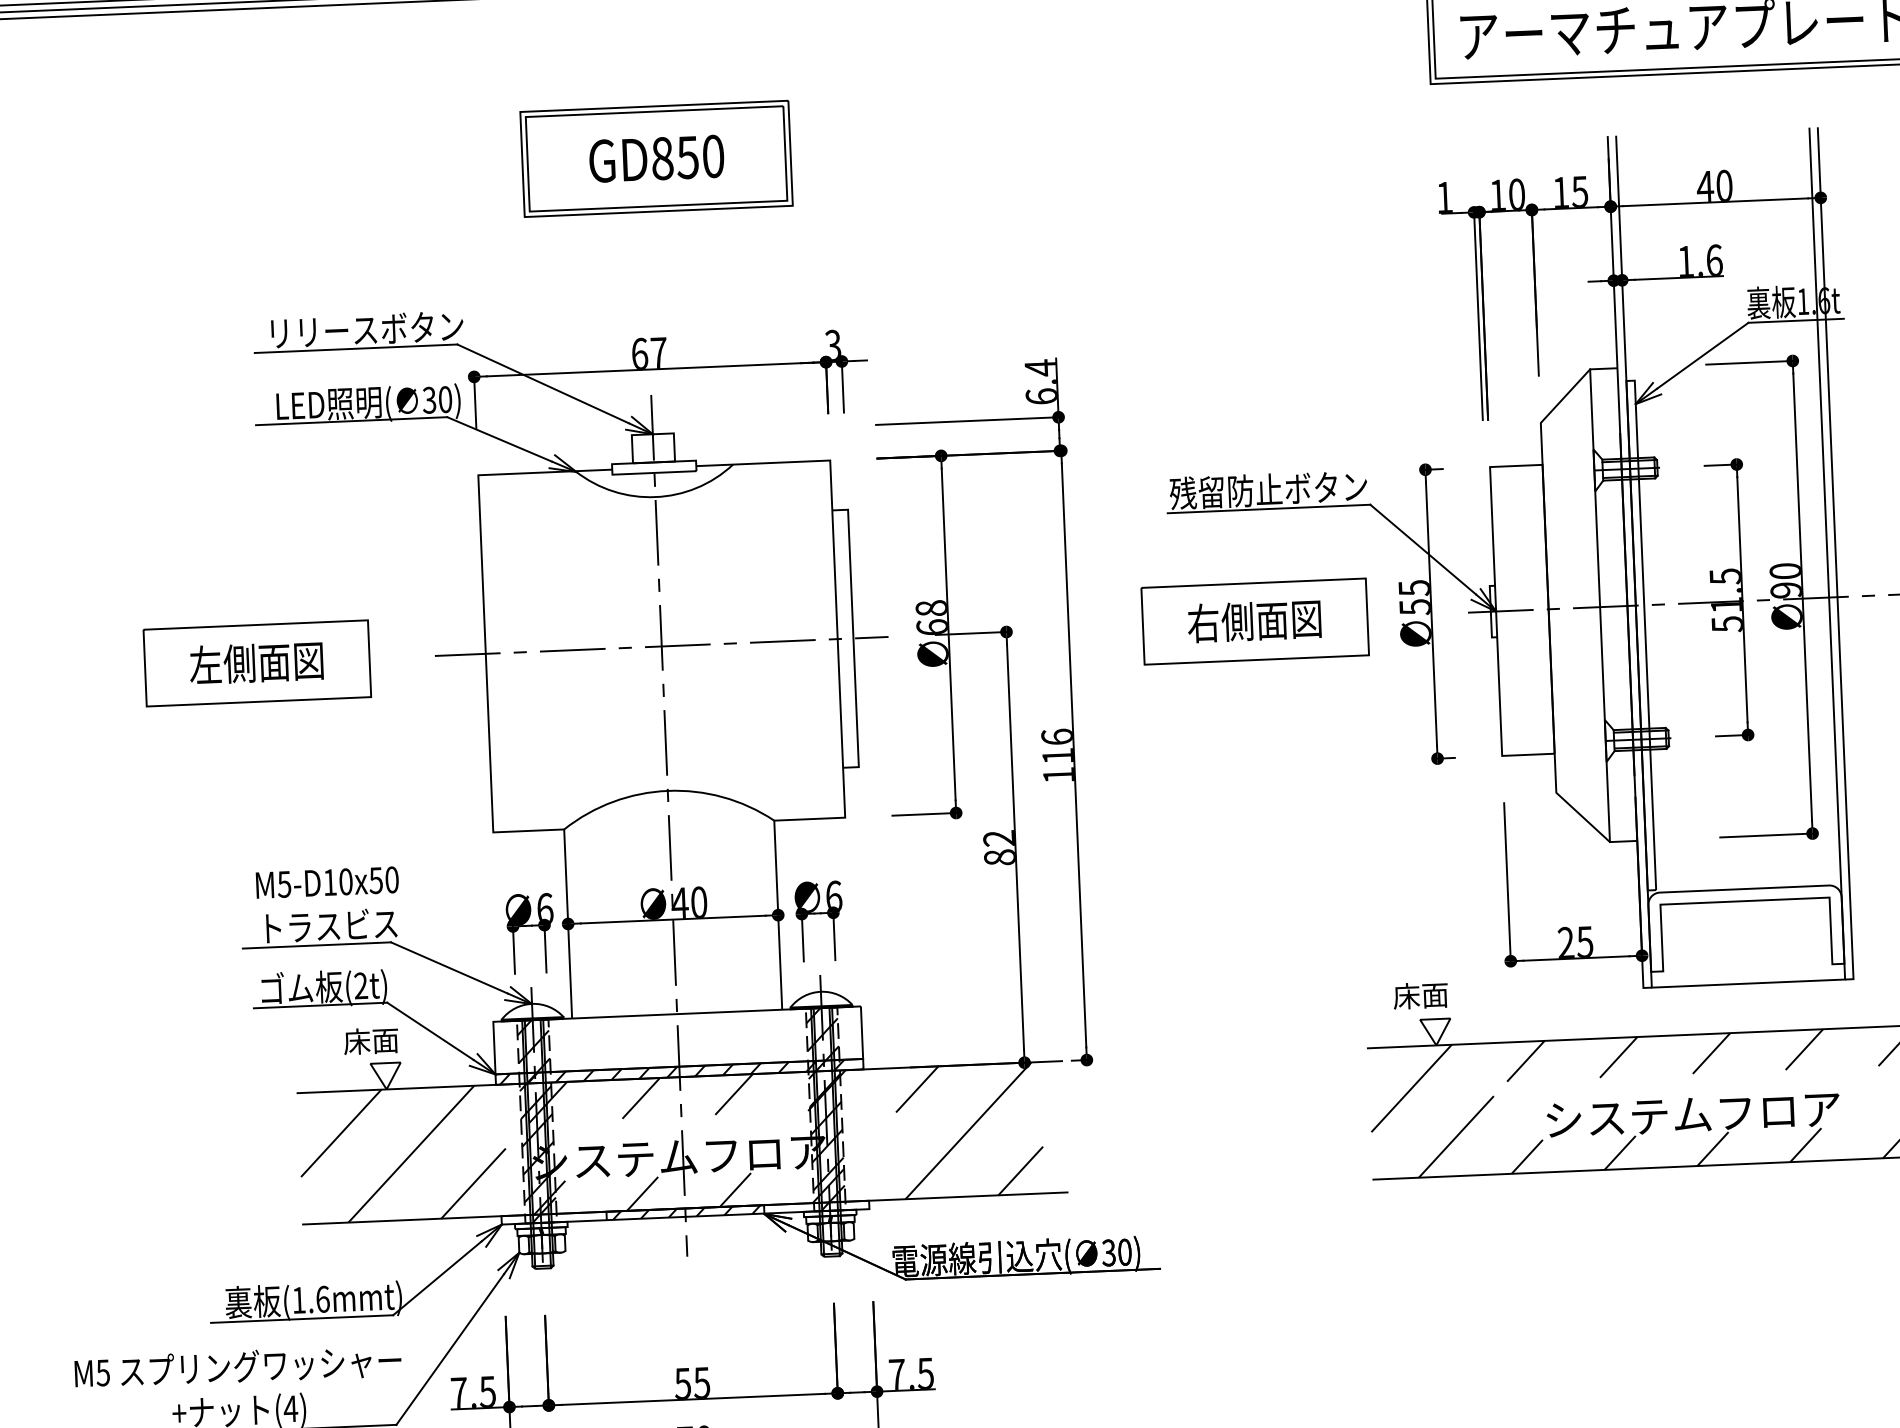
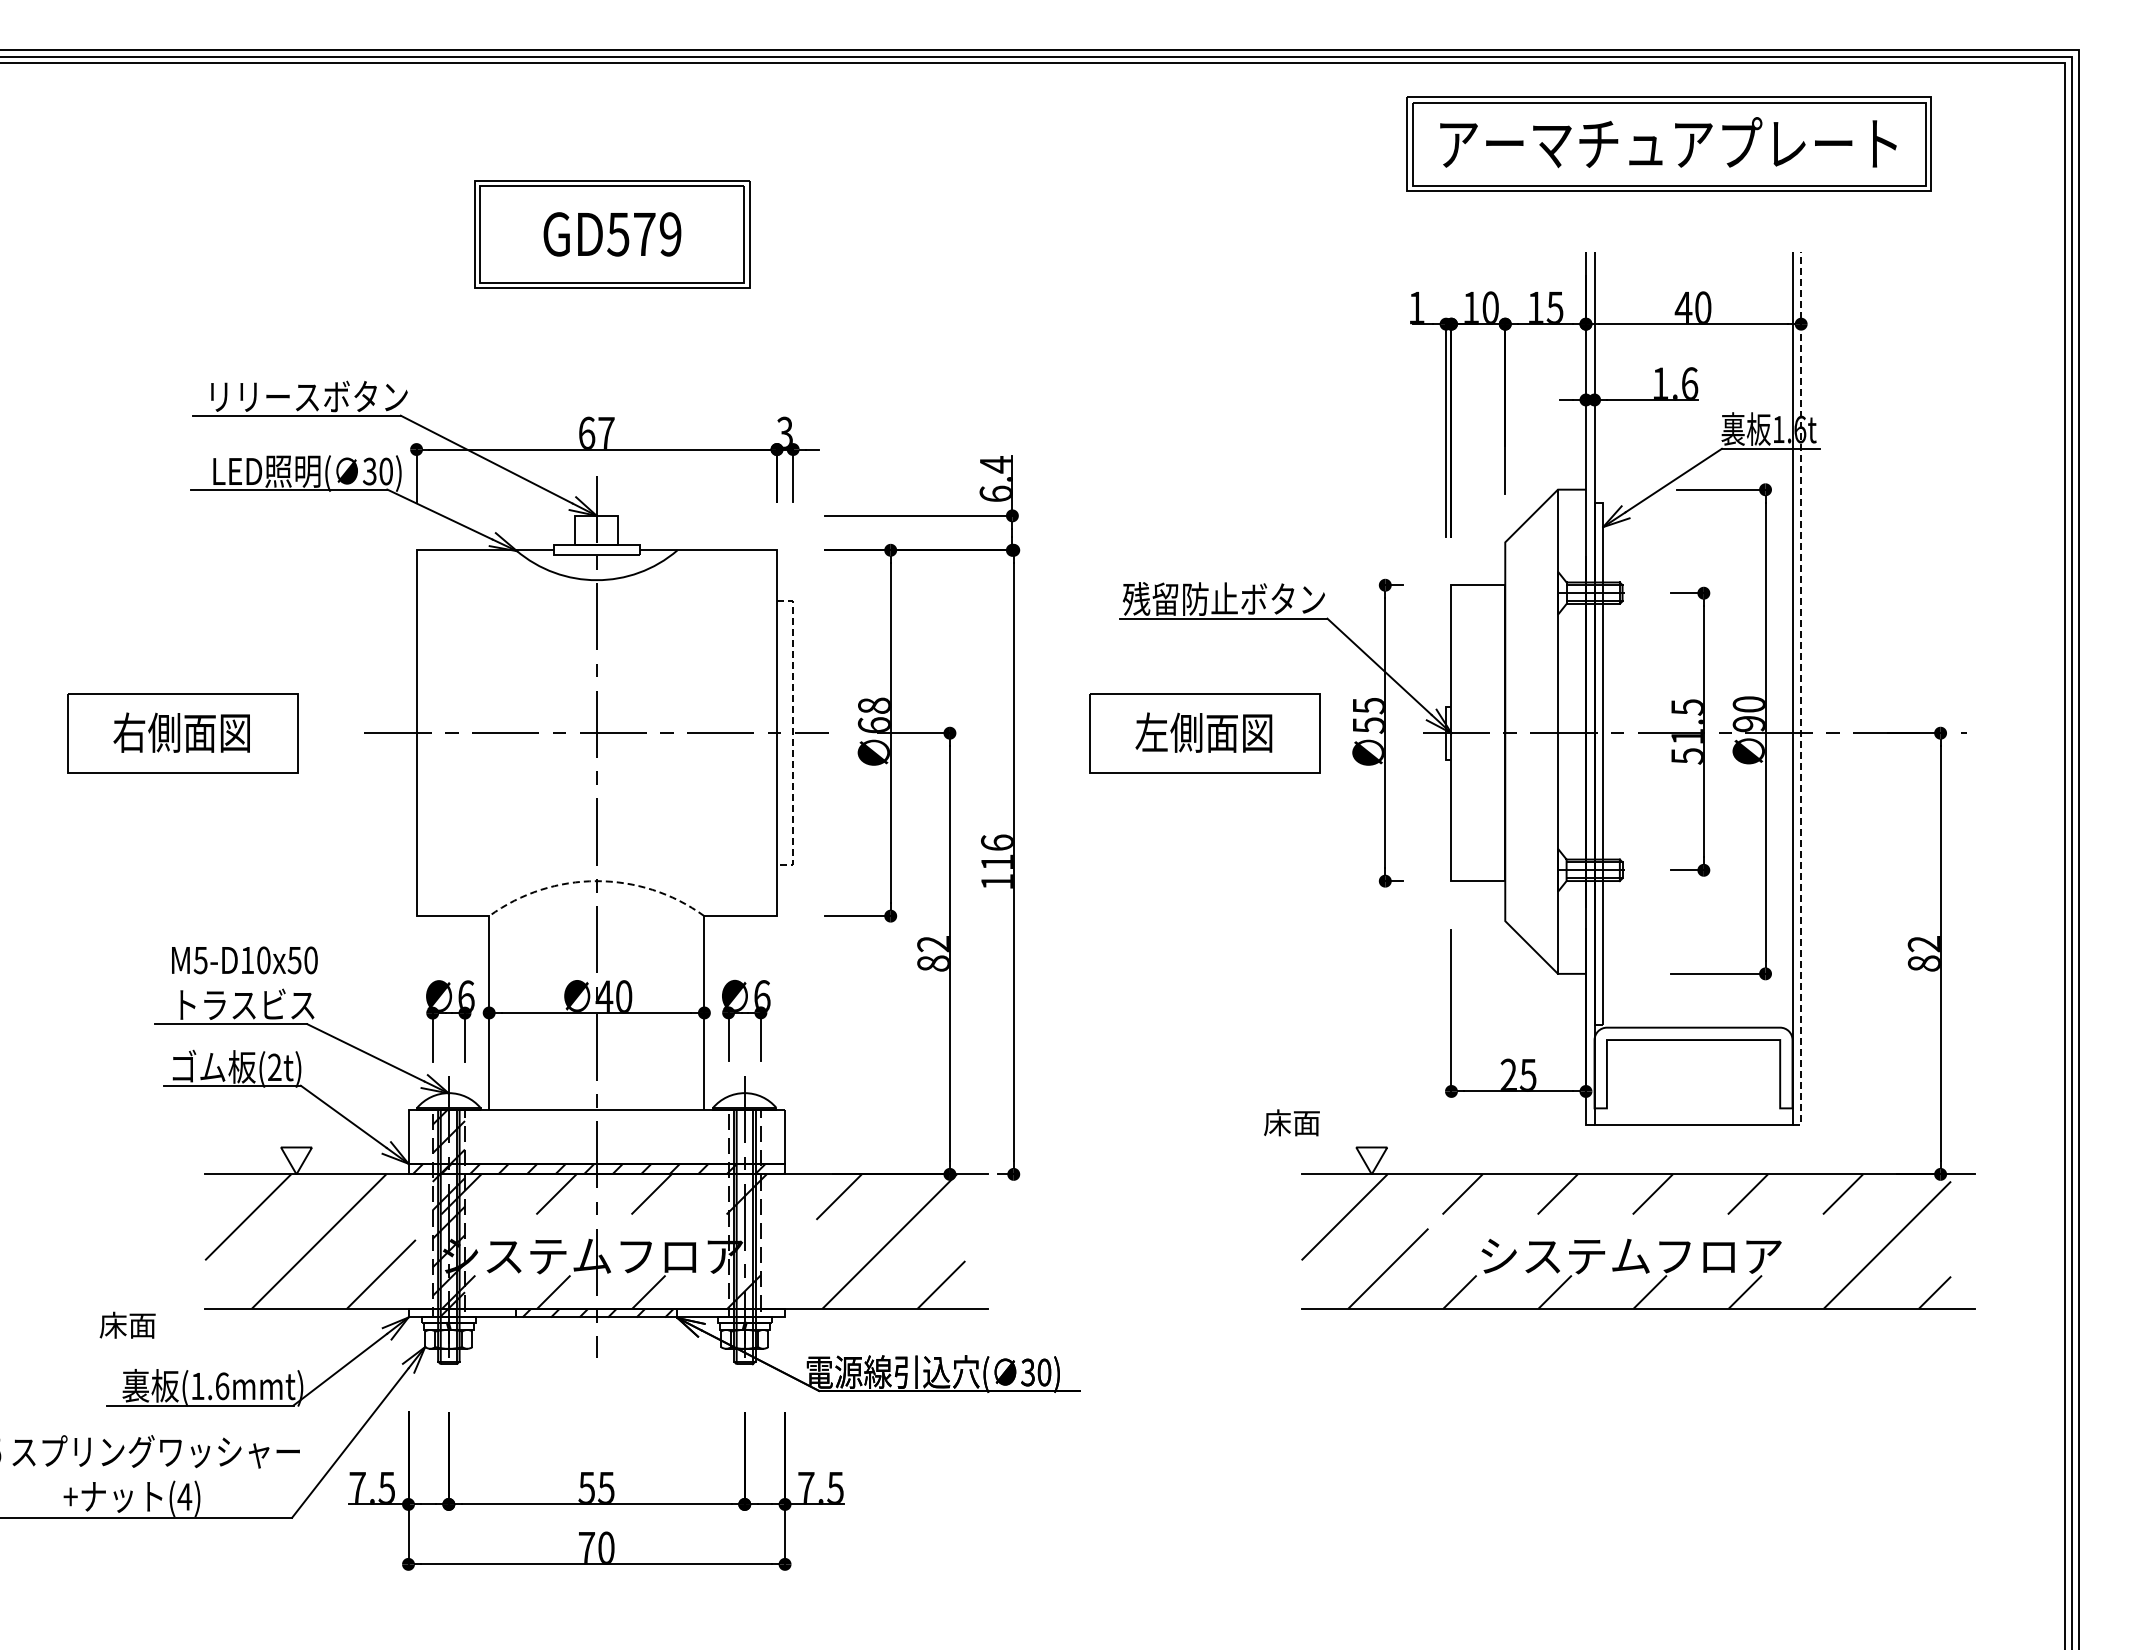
text: (687, 157) -> (644, 234), GD850 -> GD579
line: (1836, 557) -> (1801, 692), solid -> dashed
text: (1203, 623) -> (1151, 732), 右側面図 -> 左側面図
line: (853, 638) -> (793, 733), solid -> dashed
text: (205, 664) -> (129, 732), 左側面図 -> 右側面図
arc: (667, 791) -> (596, 881), solid -> dashed
text: (1420, 995) -> (1291, 1122), moved
text: (370, 1040) -> (127, 1324), moved
hatch: (825, 1109) -> (744, 1213), removed

